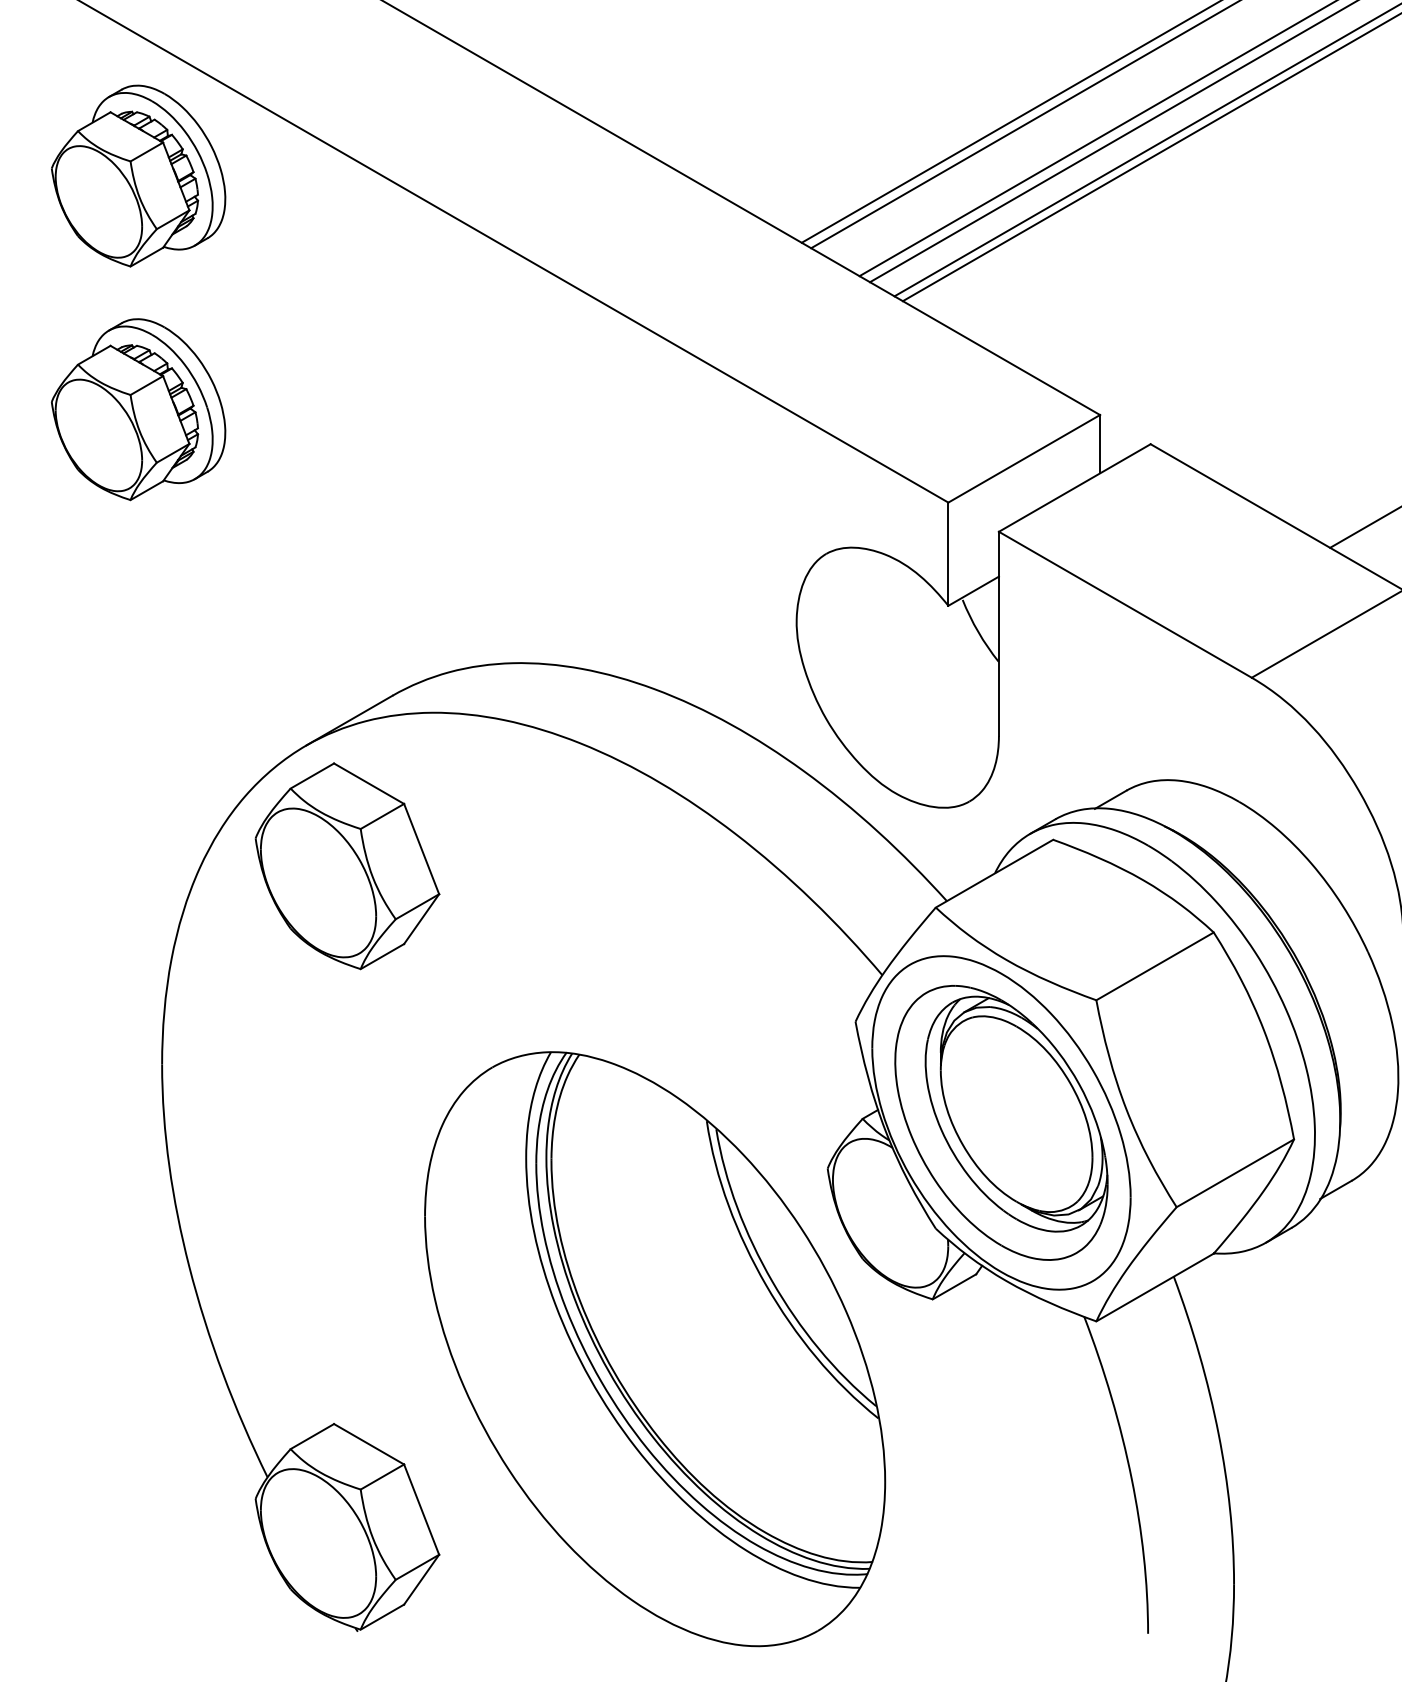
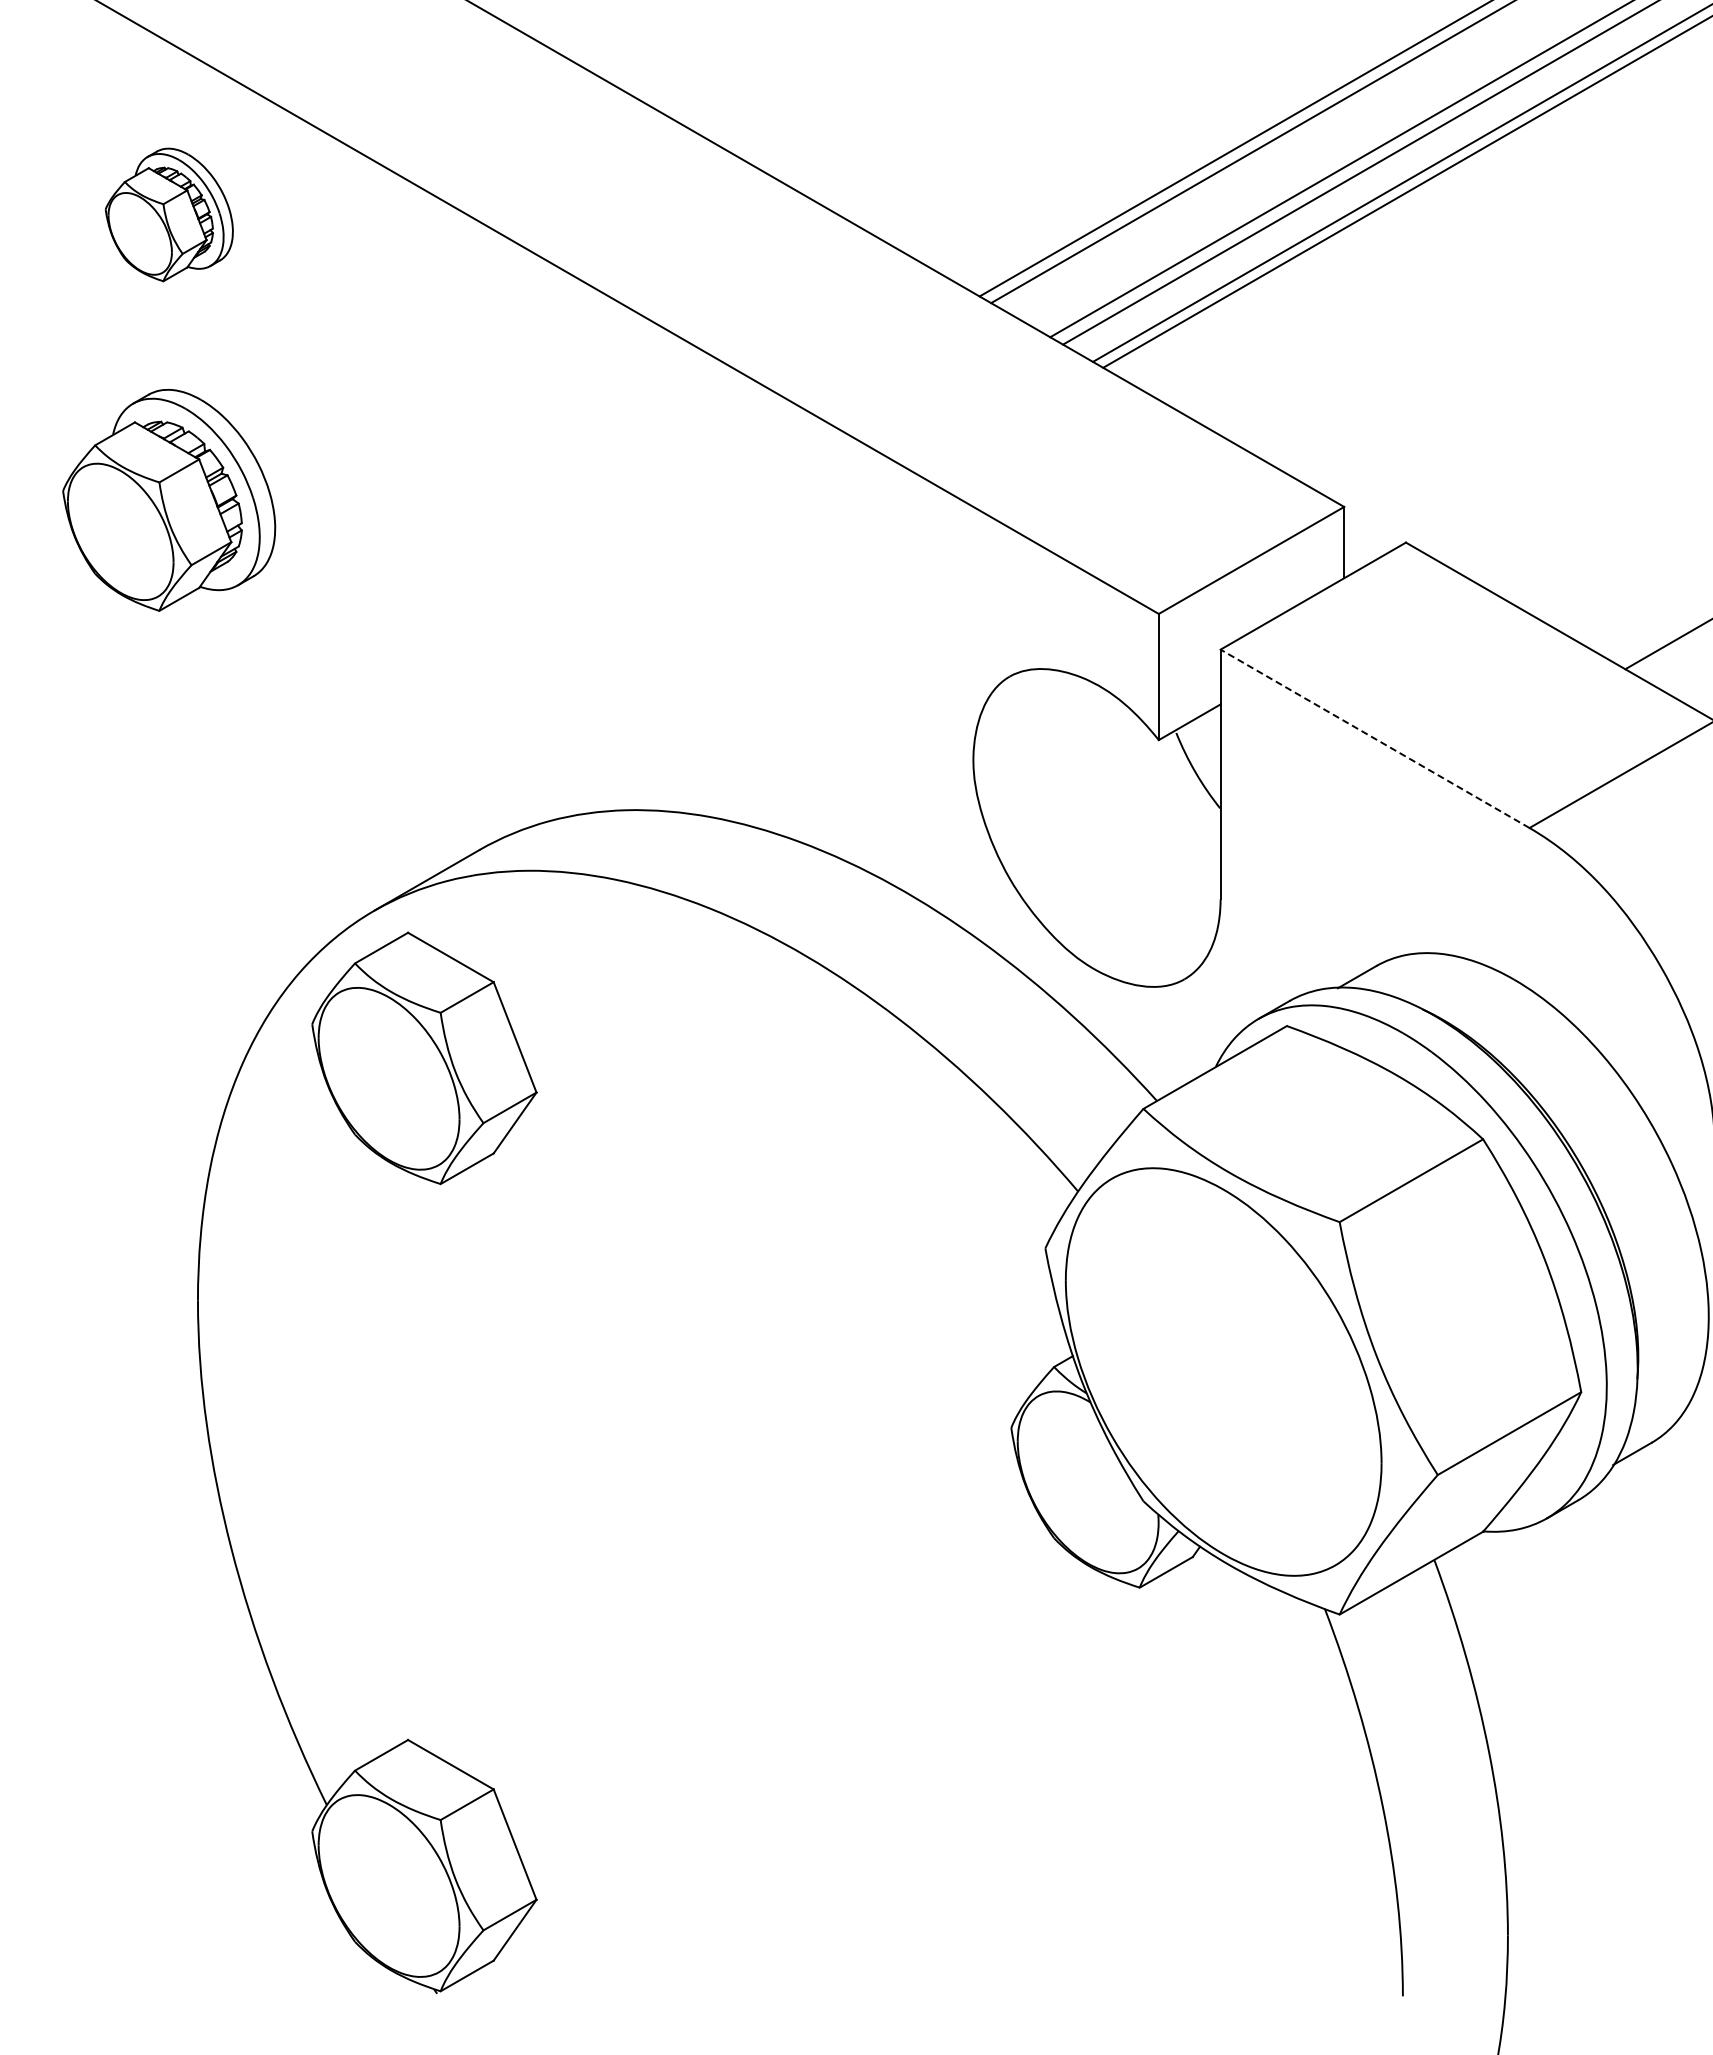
part: (138, 175) -> (169, 214), size x0.6
line: (1124, 604) -> (1374, 738), solid -> dashed
part: (1001, 1122) -> (1223, 1371), removed
part: (655, 1349) -> (800, 1648), removed

